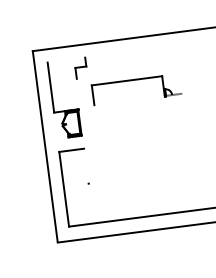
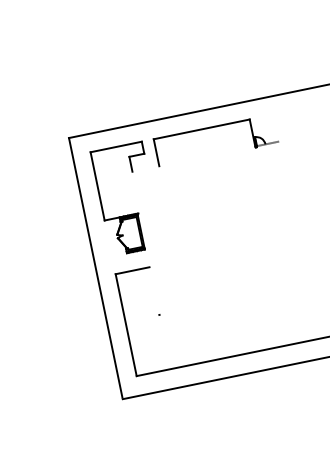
line: (65, 59) -> (115, 146), added
part: (134, 80) -> (212, 128), moved

